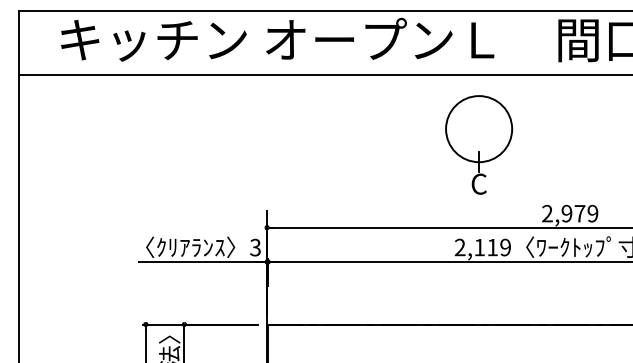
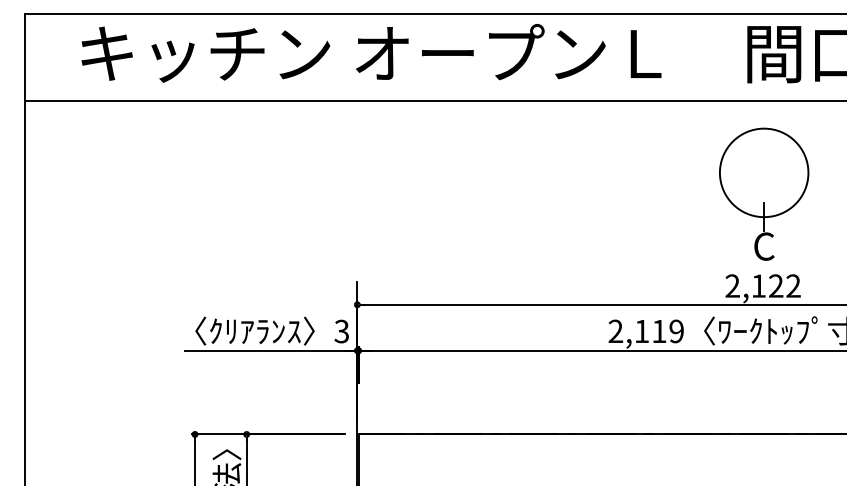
part: (479, 144) -> (764, 193), moved
text: (579, 213) -> (775, 285), 2,979 -> 2,122

